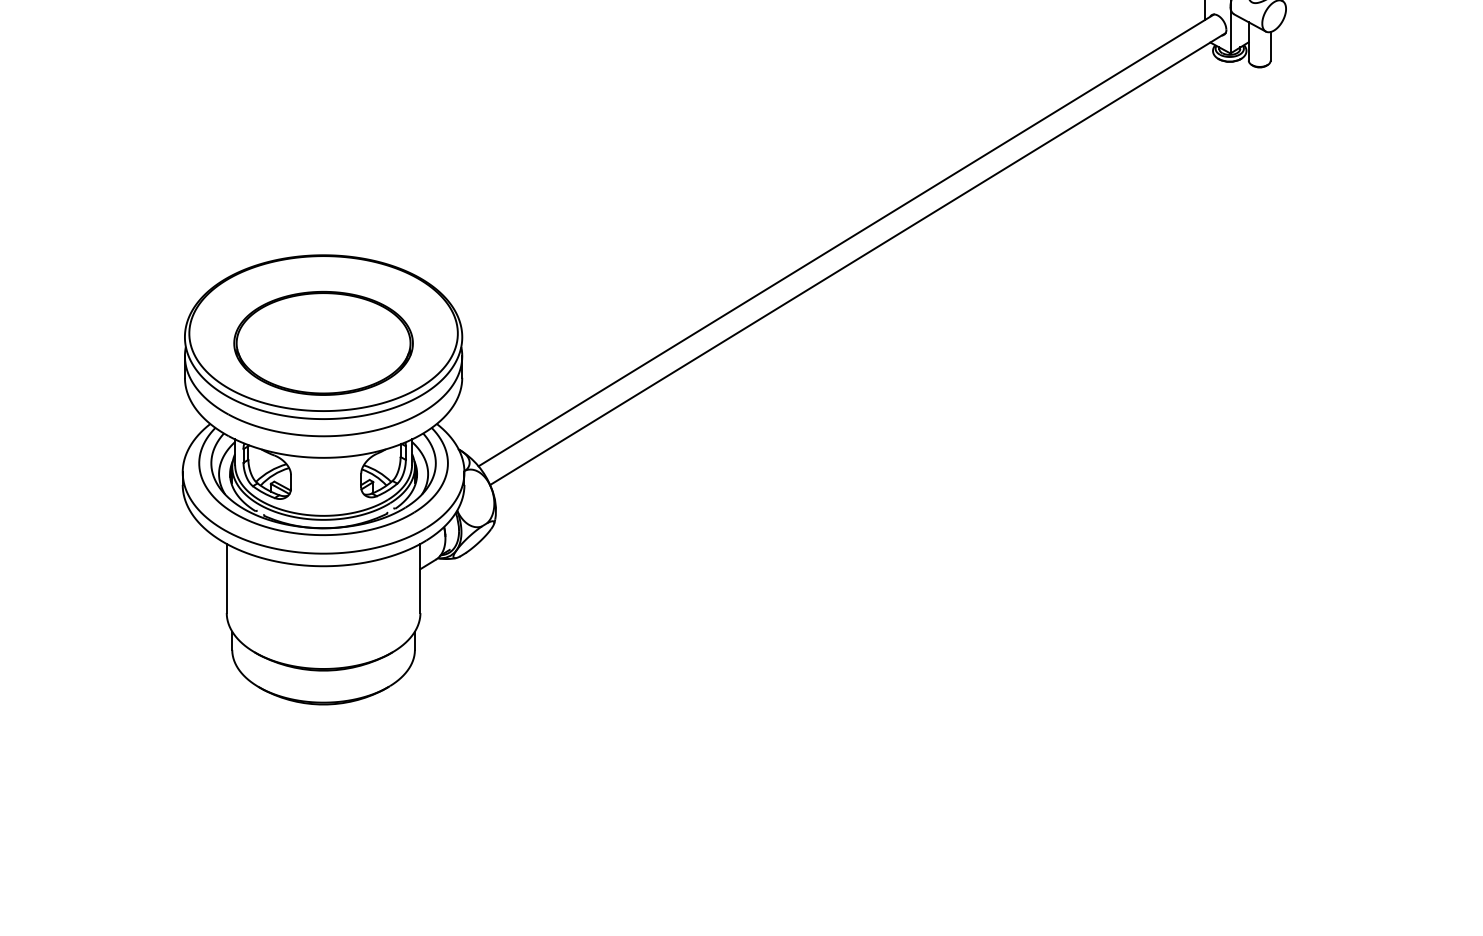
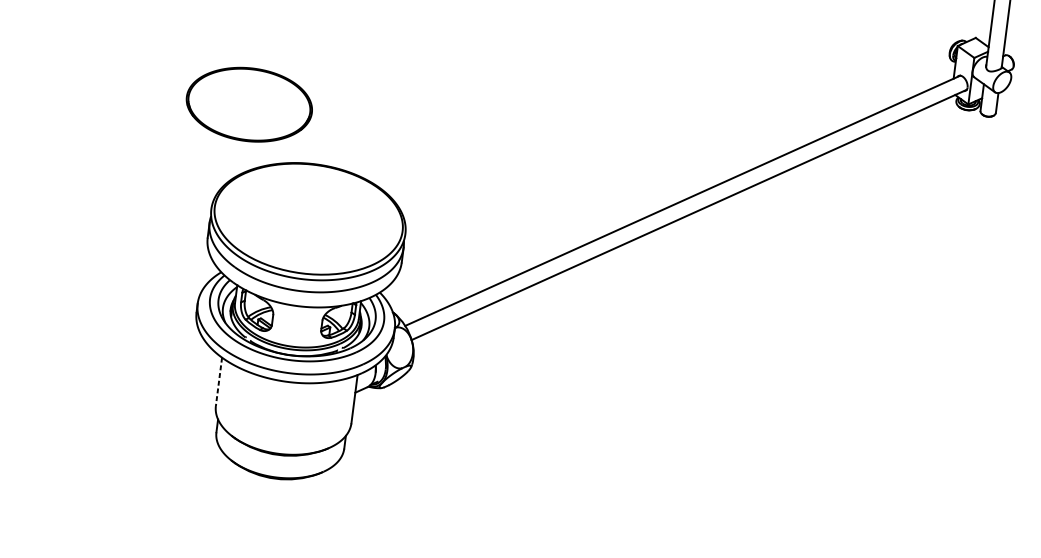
part: (323, 343) -> (249, 104), moved
line: (226, 578) -> (218, 381), solid -> dashed

